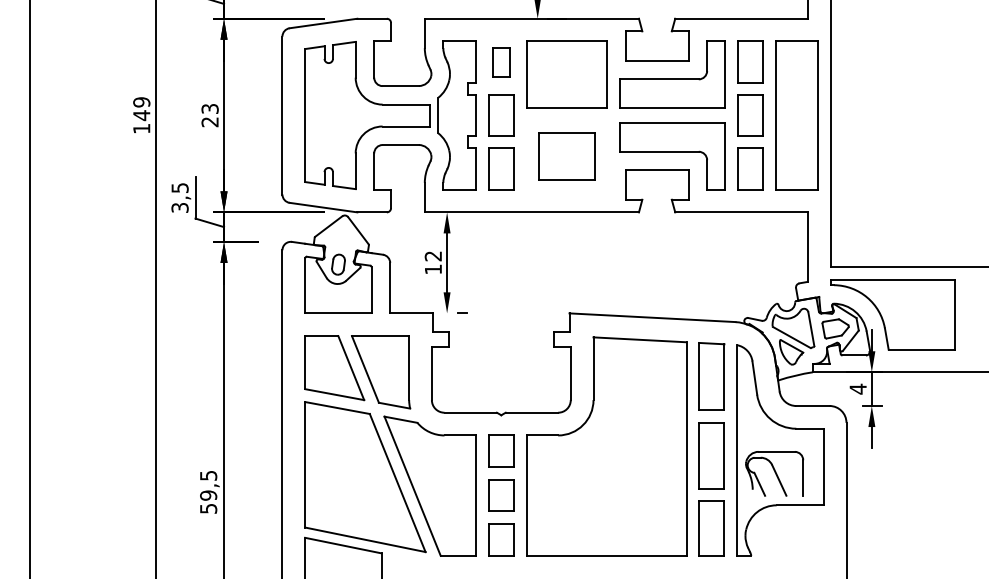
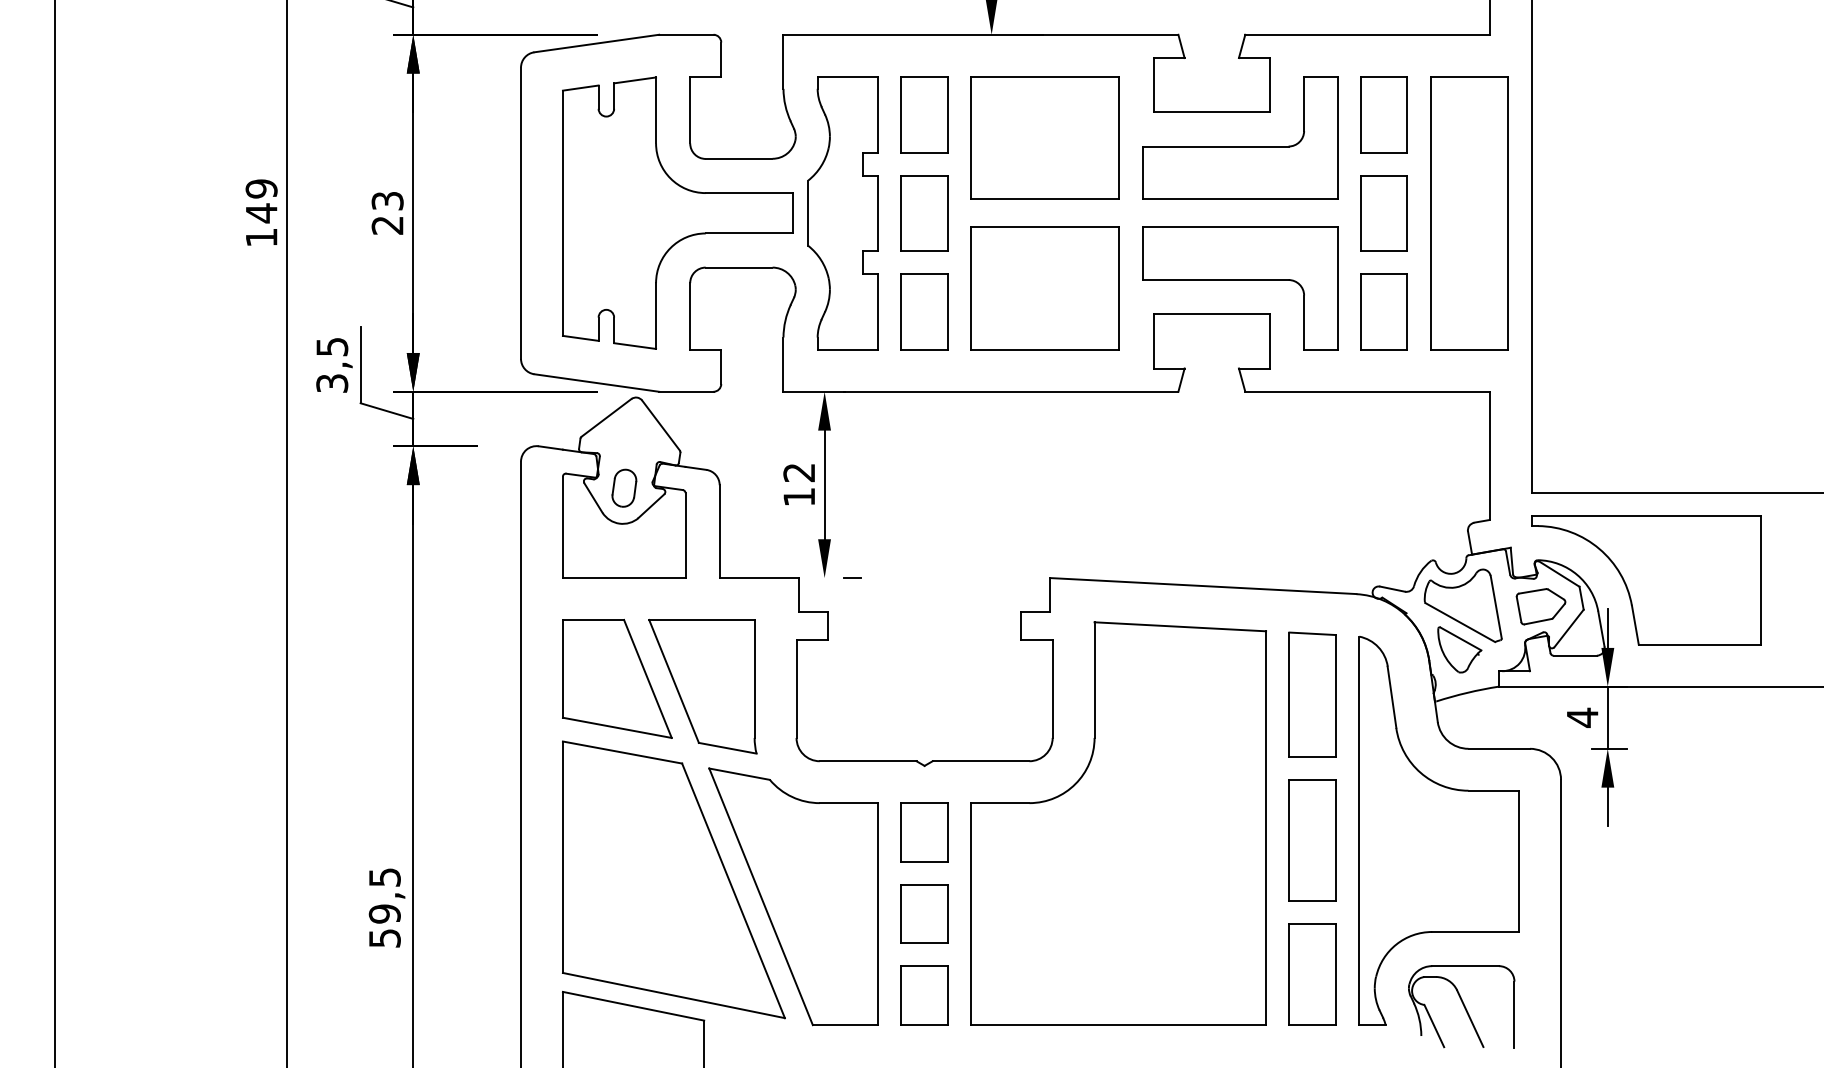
part: (501, 61) -> (924, 113), size x1.43
part: (566, 156) -> (1044, 288), size x1.43
part: (774, 473) -> (1461, 1006), moved

